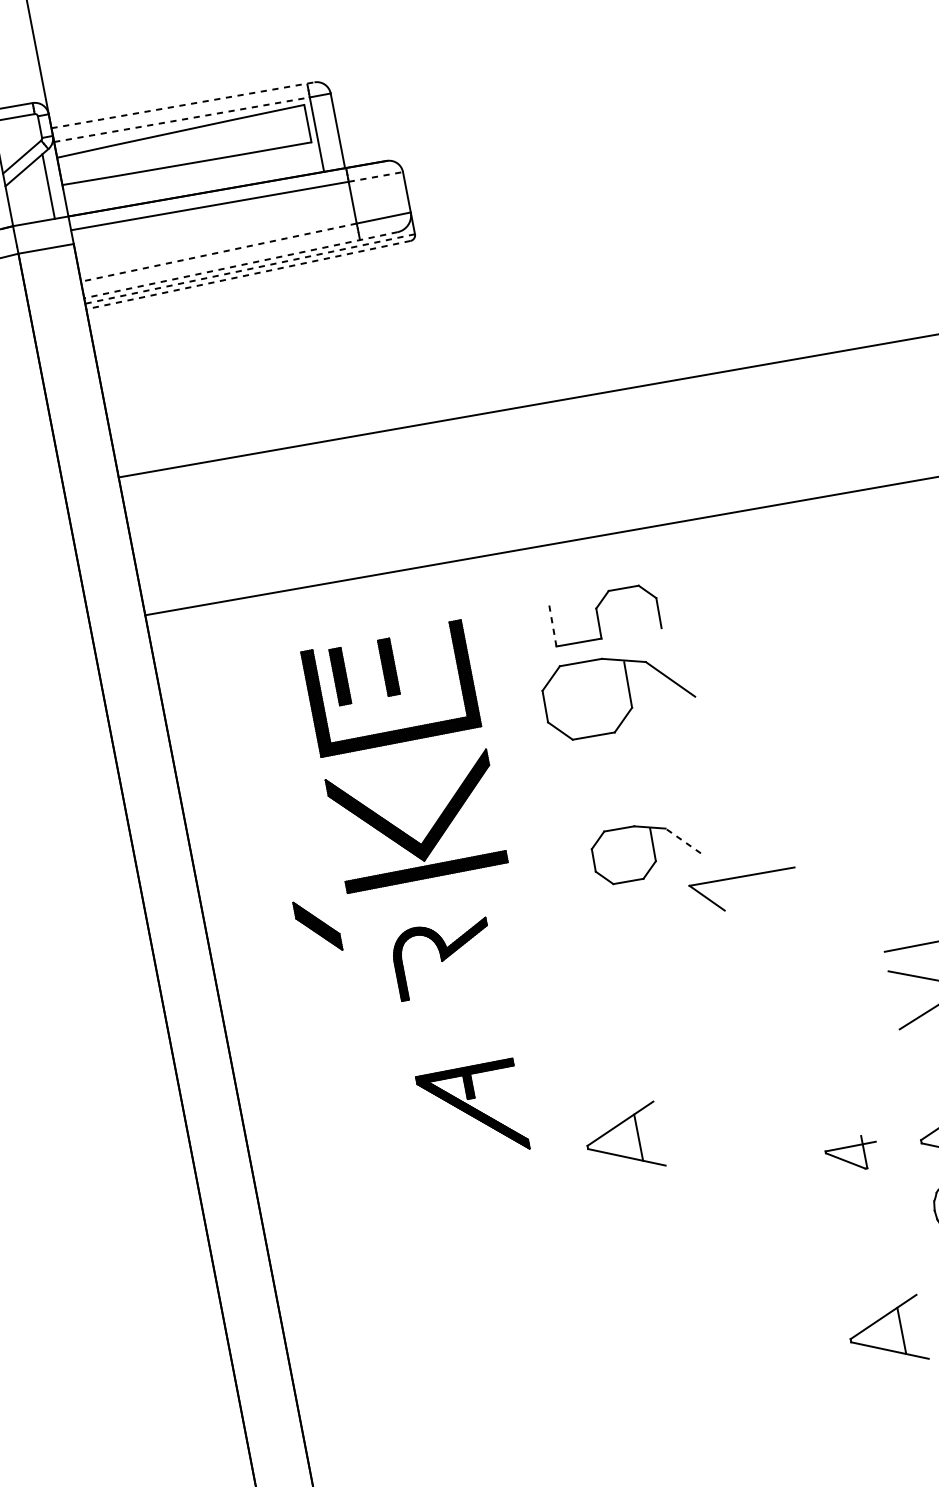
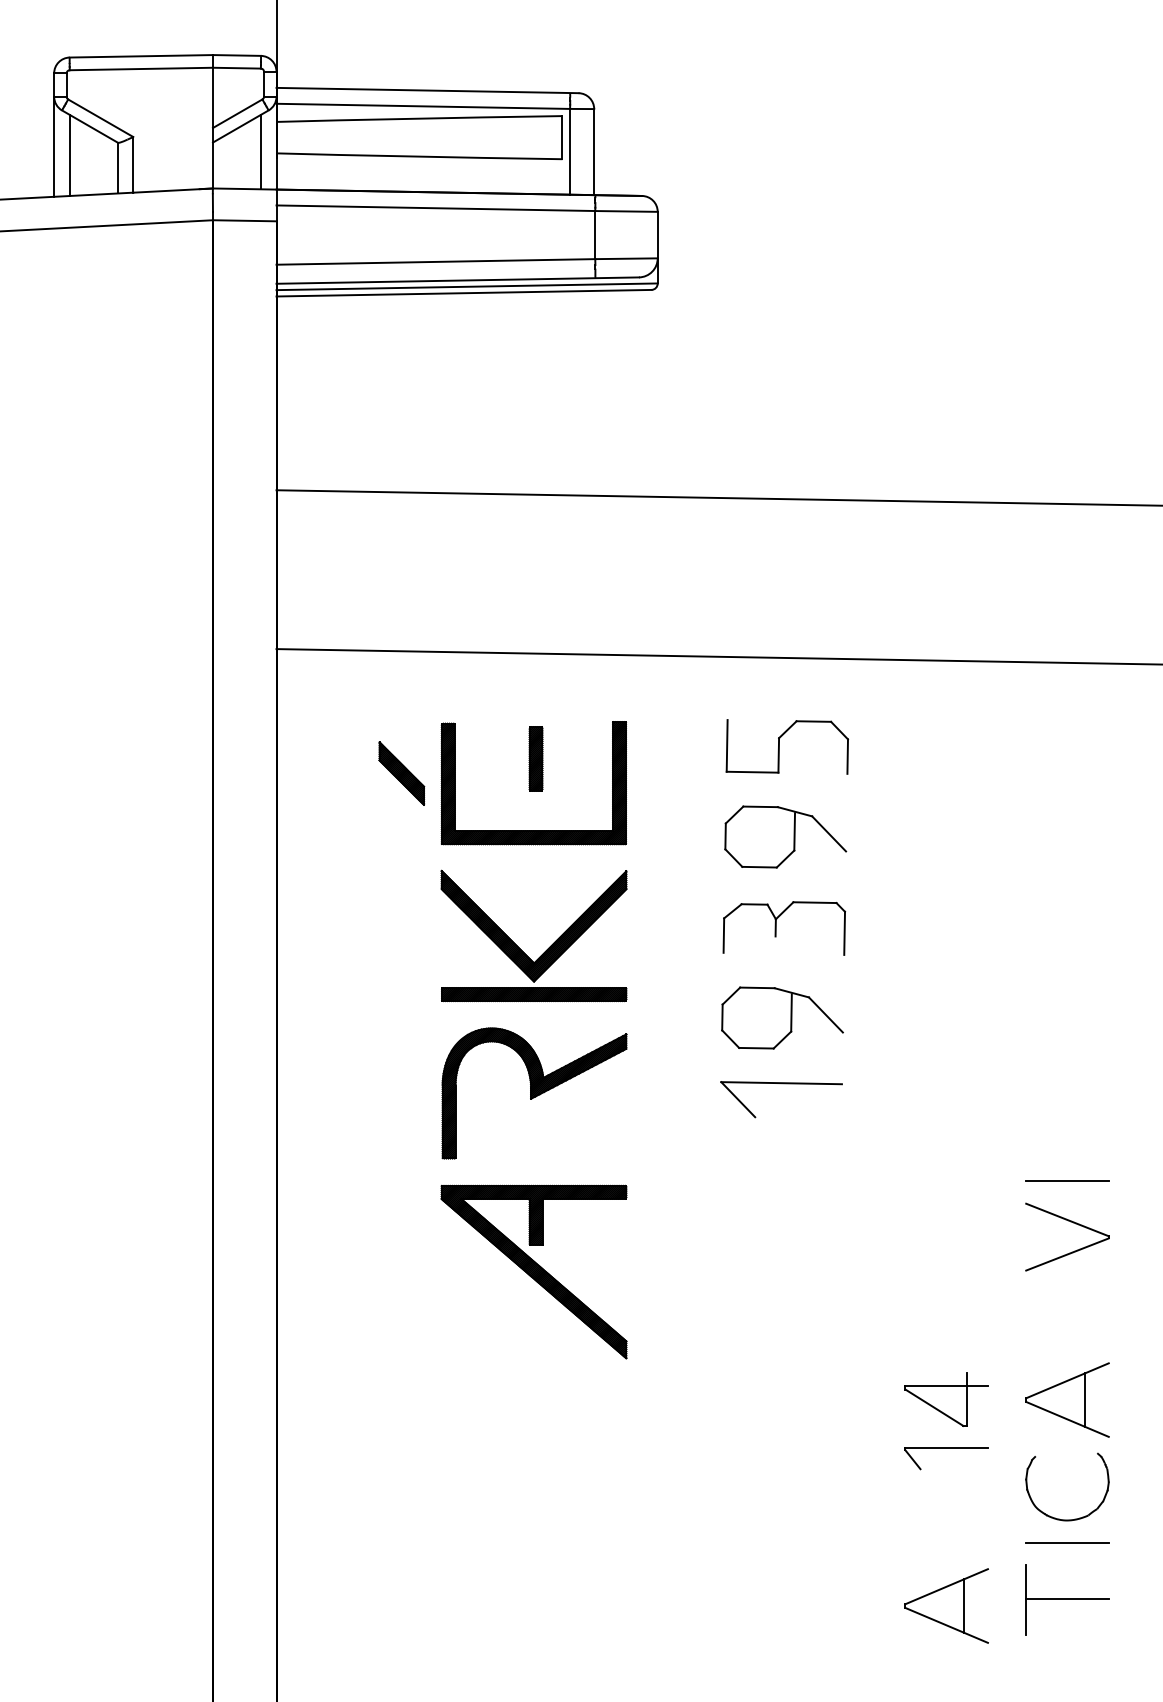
line: (183, 105) -> (428, 90), dashed -> solid
line: (182, 119) -> (423, 106), dashed -> solid
line: (375, 177) -> (626, 211), dashed -> solid
line: (218, 252) -> (435, 261), dashed -> solid
line: (240, 265) -> (457, 280), dashed -> solid
line: (250, 268) -> (467, 286), dashed -> solid
line: (248, 275) -> (464, 293), dashed -> solid
line: (552, 623) -> (727, 745), dashed -> solid
part: (339, 676) -> (479, 758), removed
part: (618, 692) -> (785, 836), size x0.71
part: (625, 774) -> (776, 928), added
line: (682, 840) -> (825, 1014), dashed -> solid
part: (742, 877) -> (781, 1084), moved
part: (317, 926) -> (401, 773), moved
part: (443, 957) -> (534, 1093), size x1.67
part: (472, 1112) -> (533, 1271), size x1.67
part: (623, 1140) -> (695, 1334), removed
part: (852, 1154) -> (946, 1399), size x1.43
part: (860, 1197) -> (946, 1448), added

